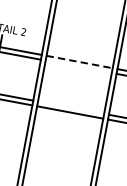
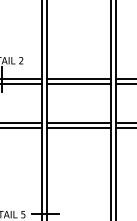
line: (80, 61) -> (79, 78), dashed -> solid
line: (78, 66) -> (78, 83), added
line: (70, 107) -> (78, 123), added

